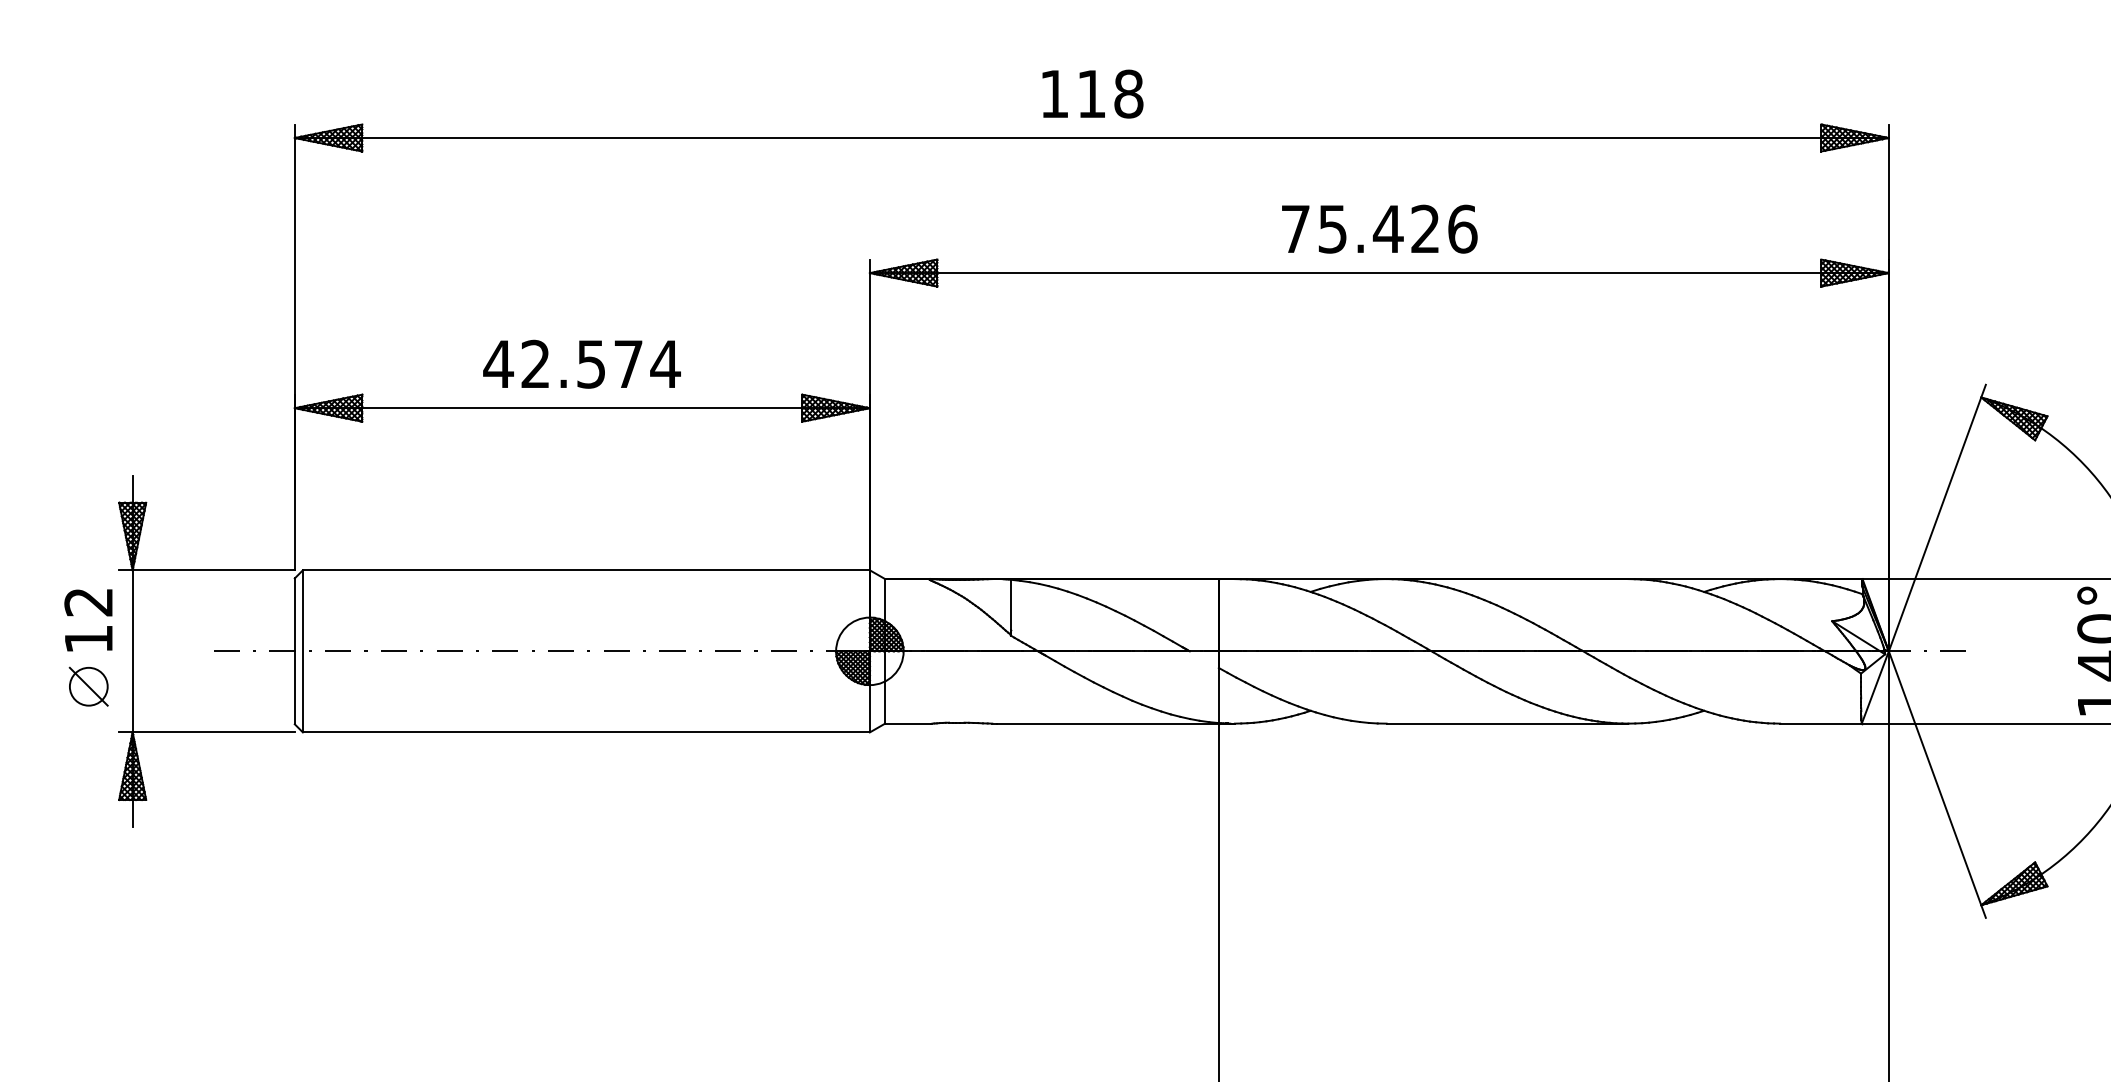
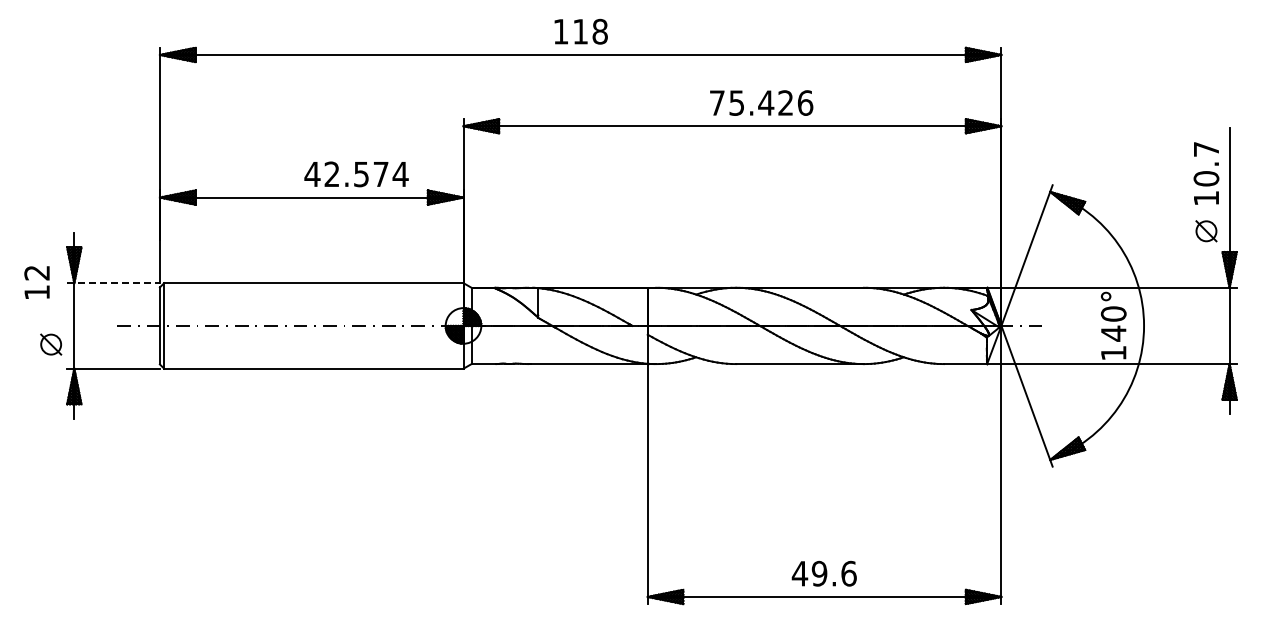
text: (1379, 228) -> (761, 102), moved
text: (581, 364) -> (356, 174), moved
line: (208, 570) -> (114, 283), solid -> dashed
text: (87, 620) -> (36, 282), moved

